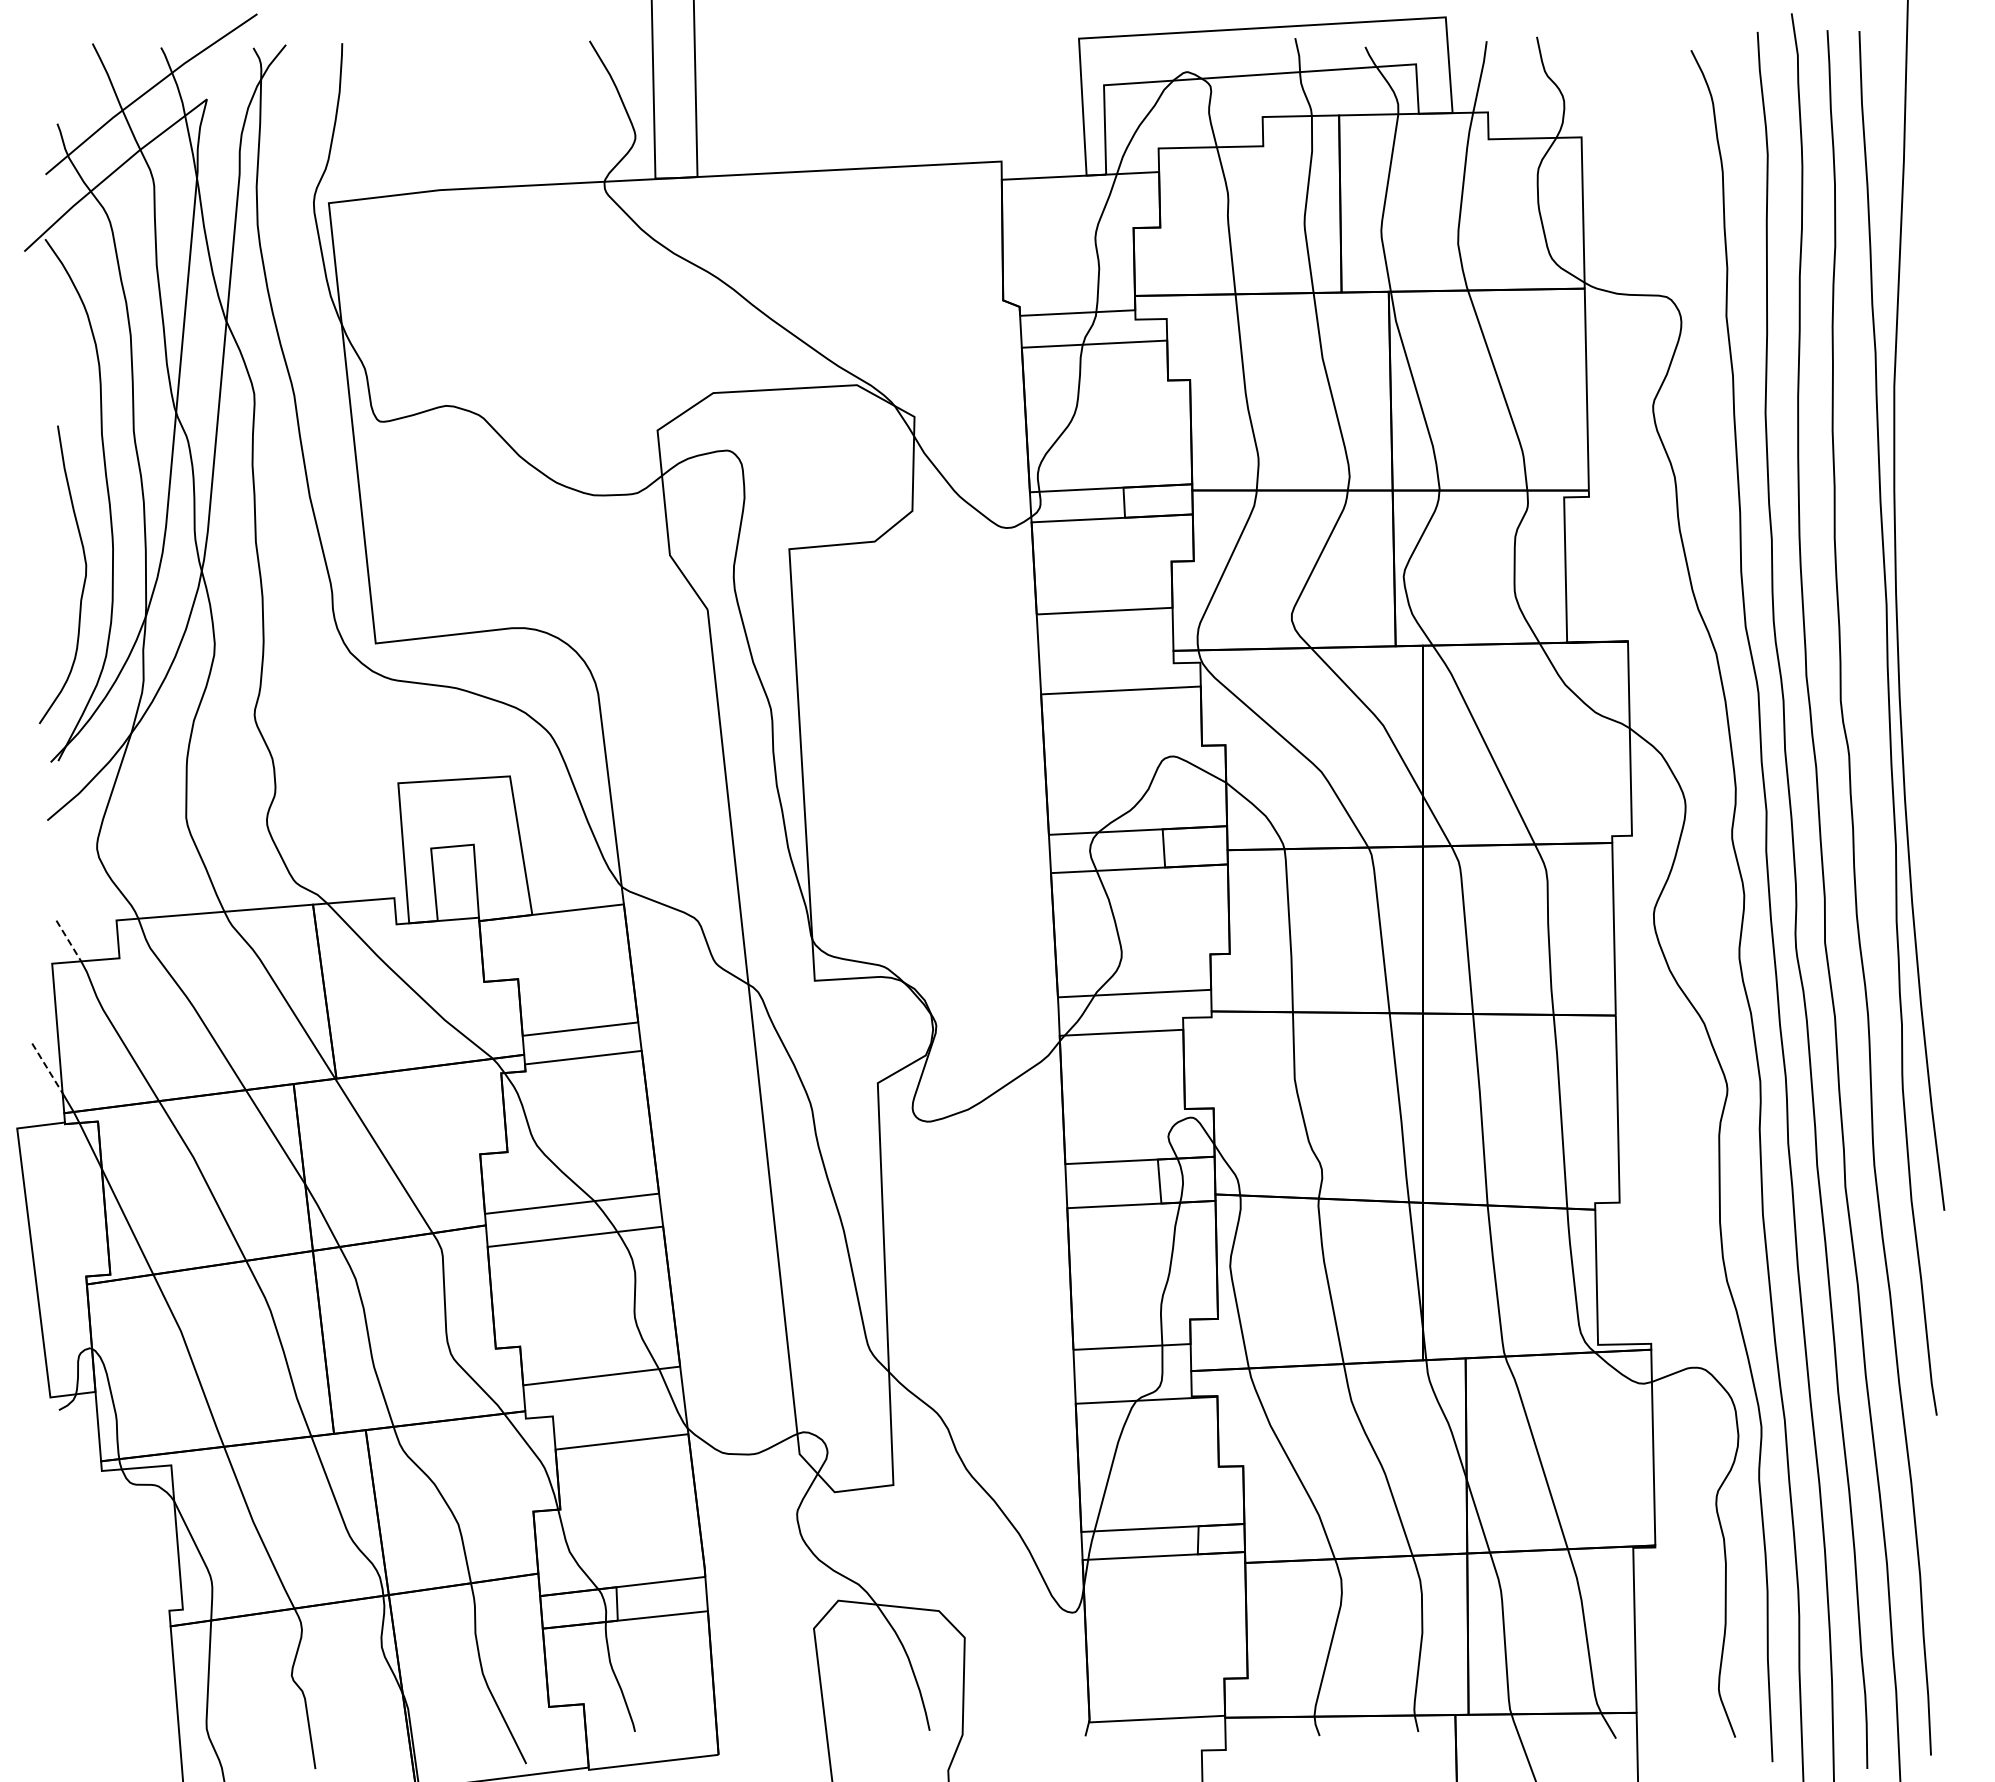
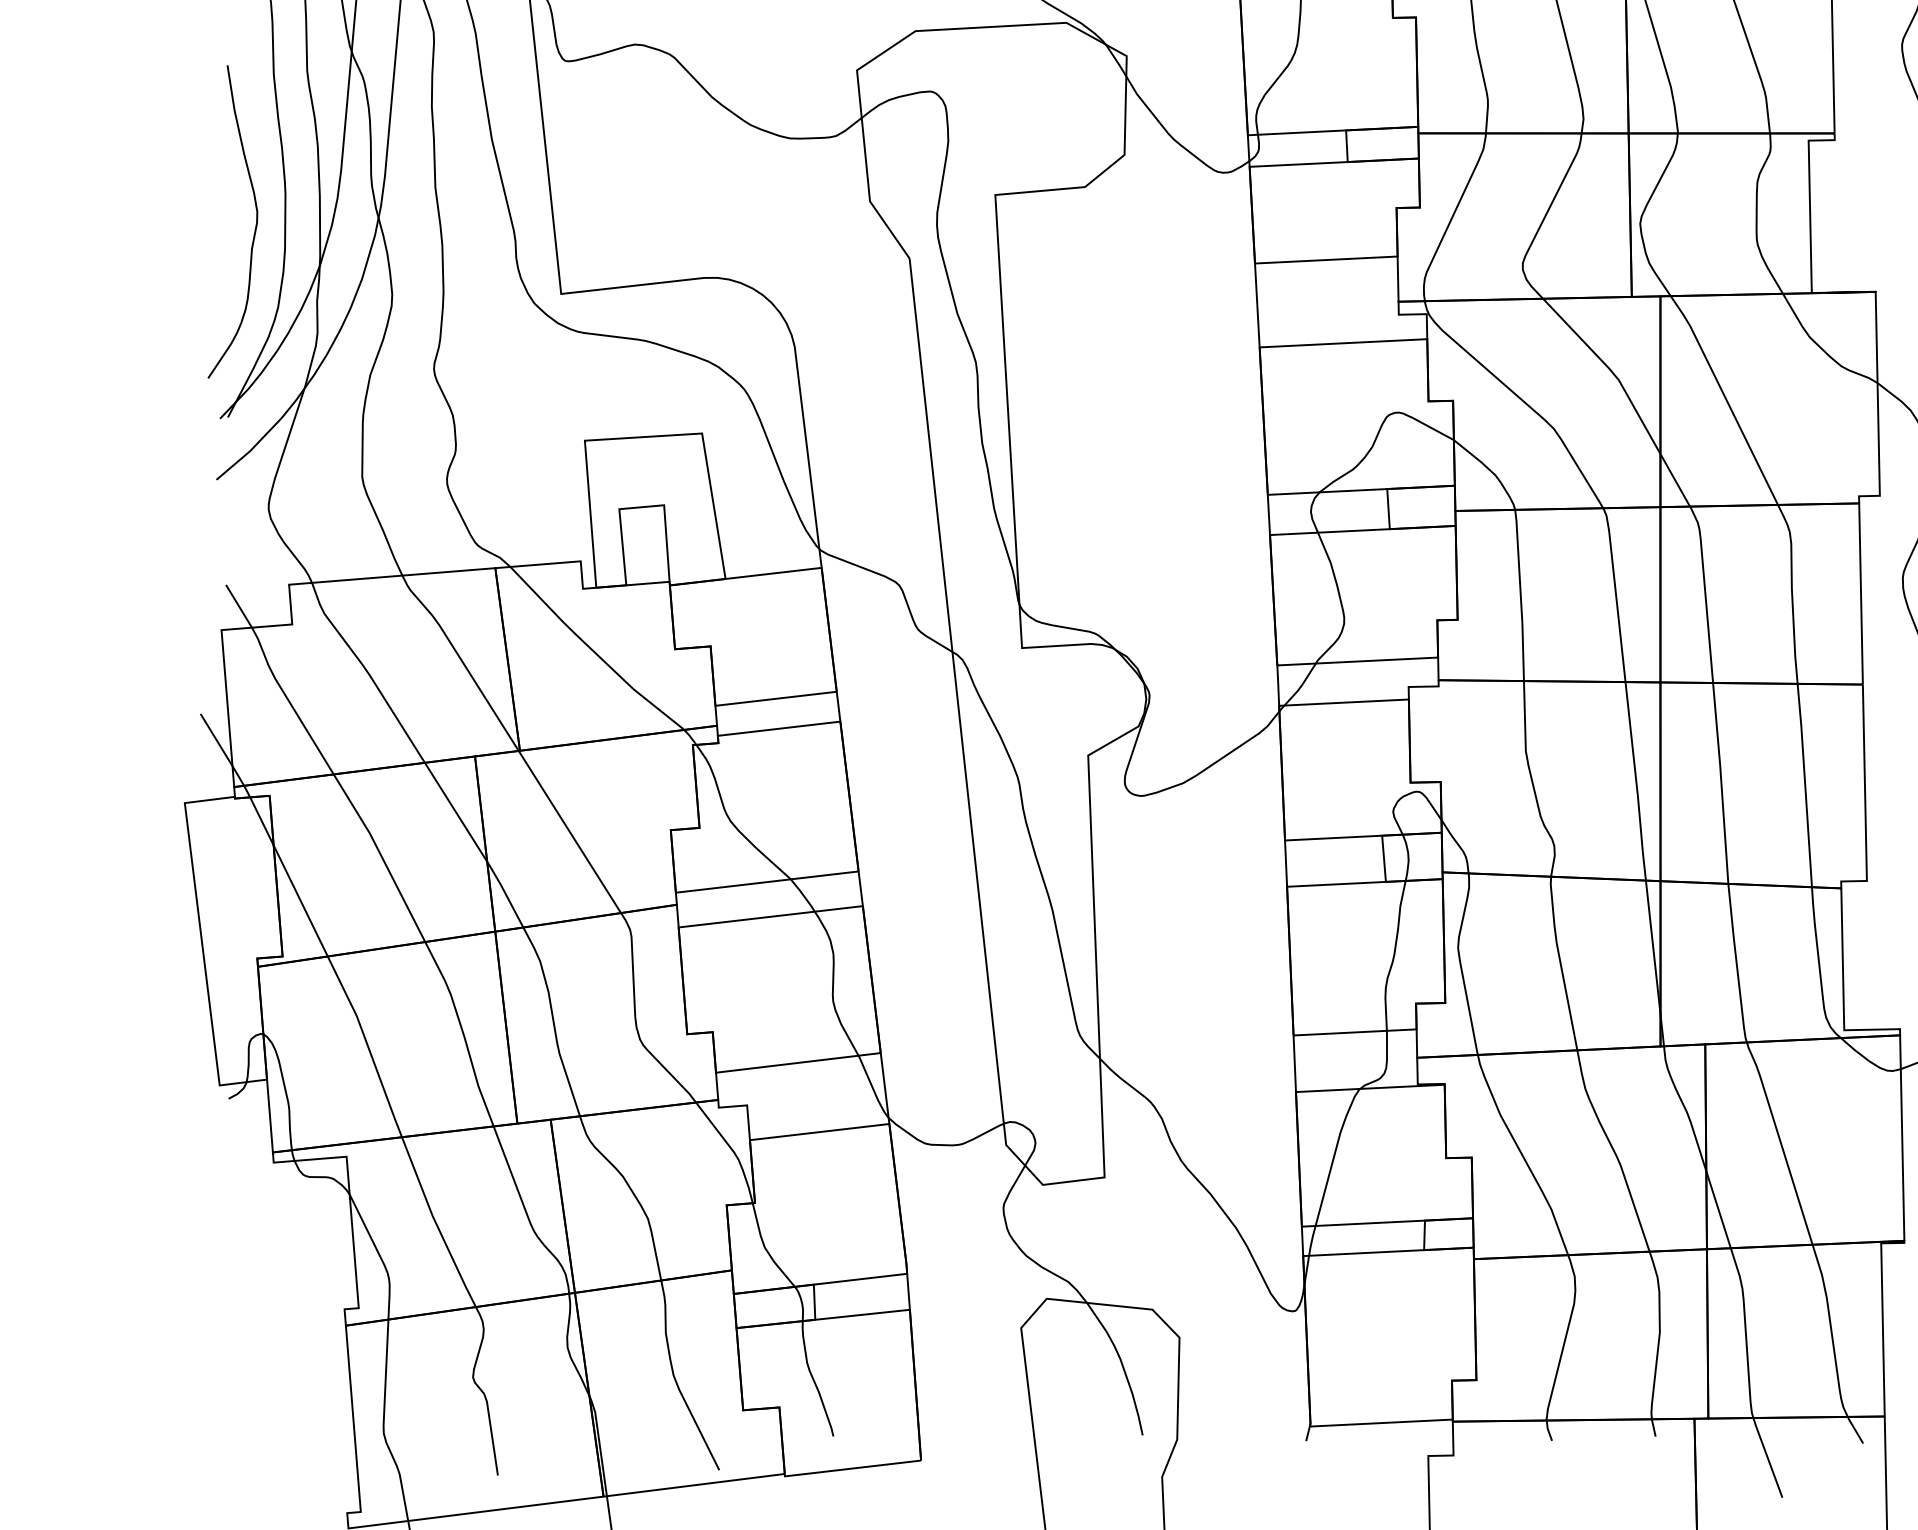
line: (68, 941) -> (238, 606), dashed -> solid
line: (47, 1068) -> (216, 740), dashed -> solid

